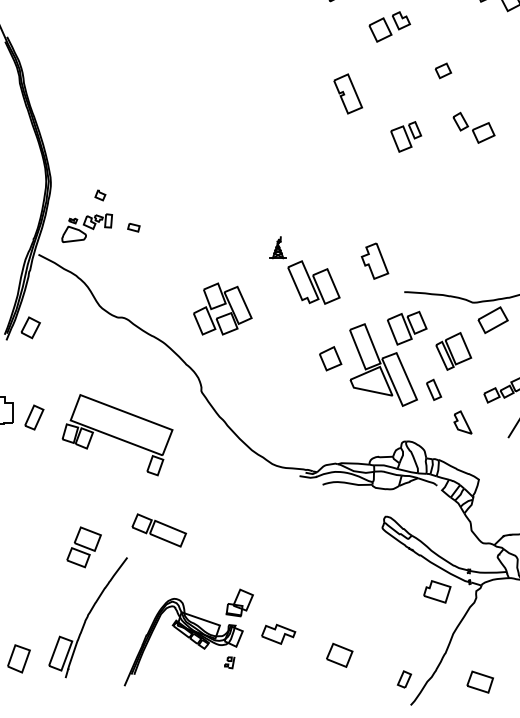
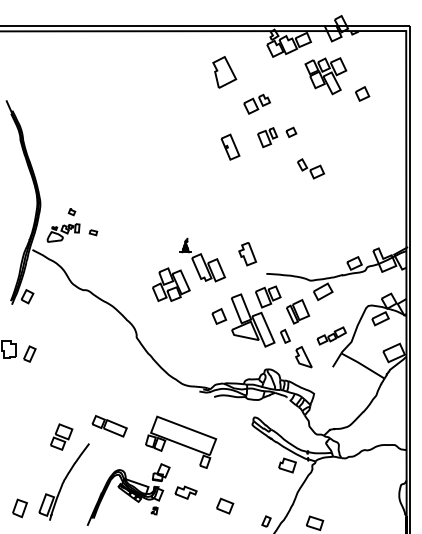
part: (406, 136) -> (267, 137), moved
part: (223, 308) -> (171, 284), moved
part: (462, 422) -> (303, 357), size x1.43
part: (118, 433) -> (181, 441), moved

